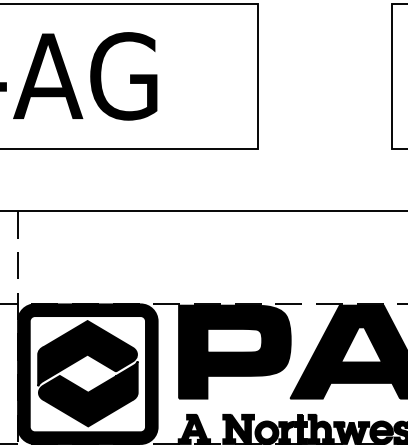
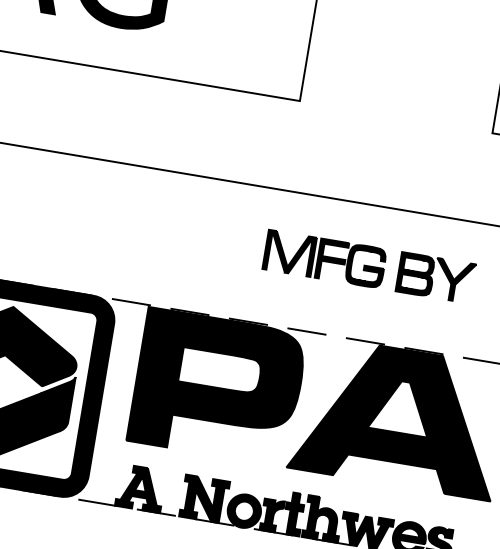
part: (323, 252) -> (369, 265), added

